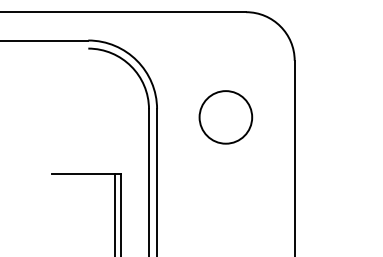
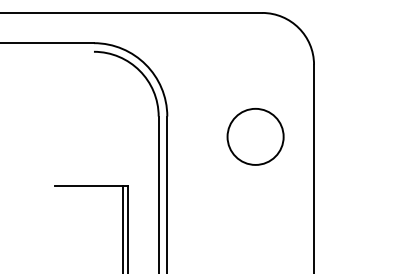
circle: (225, 117) -> (255, 137), moved

